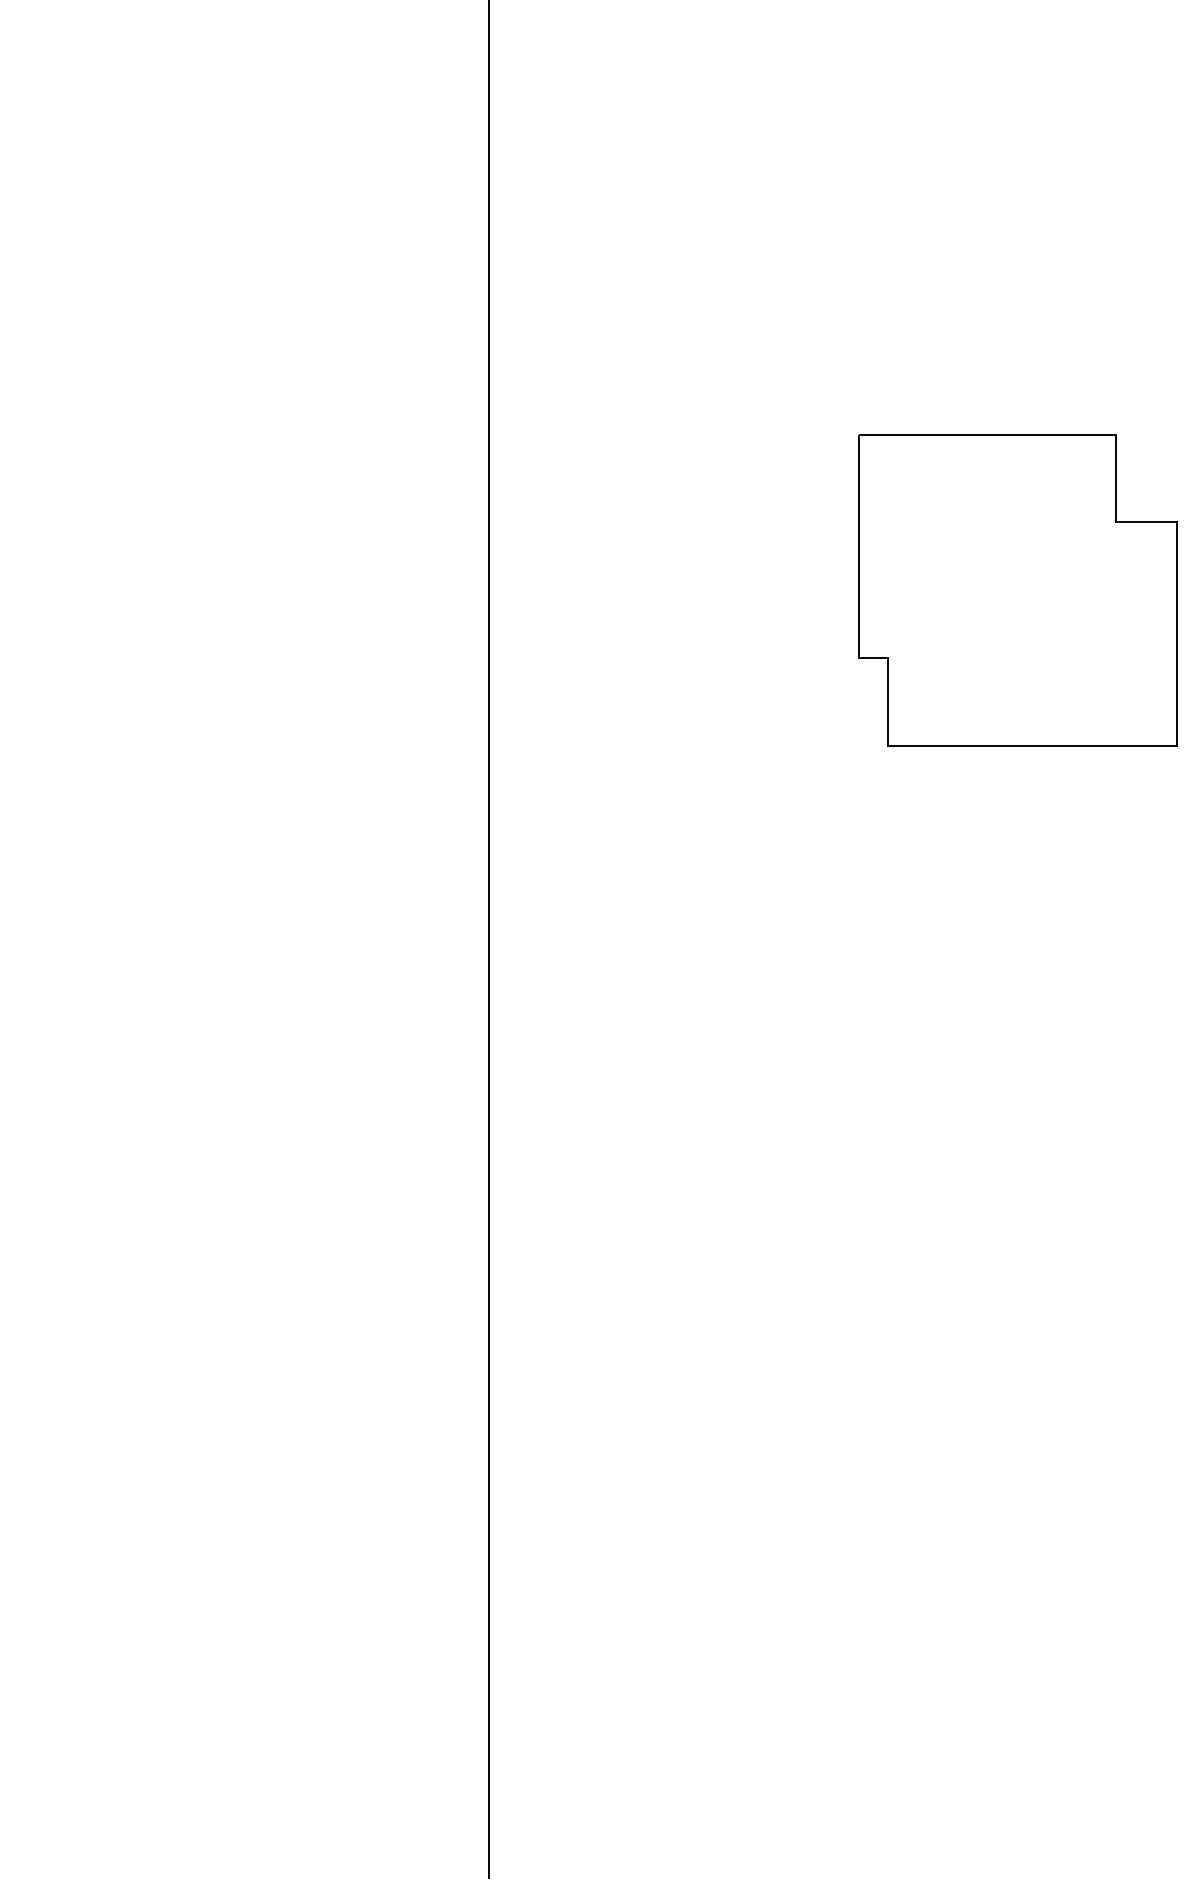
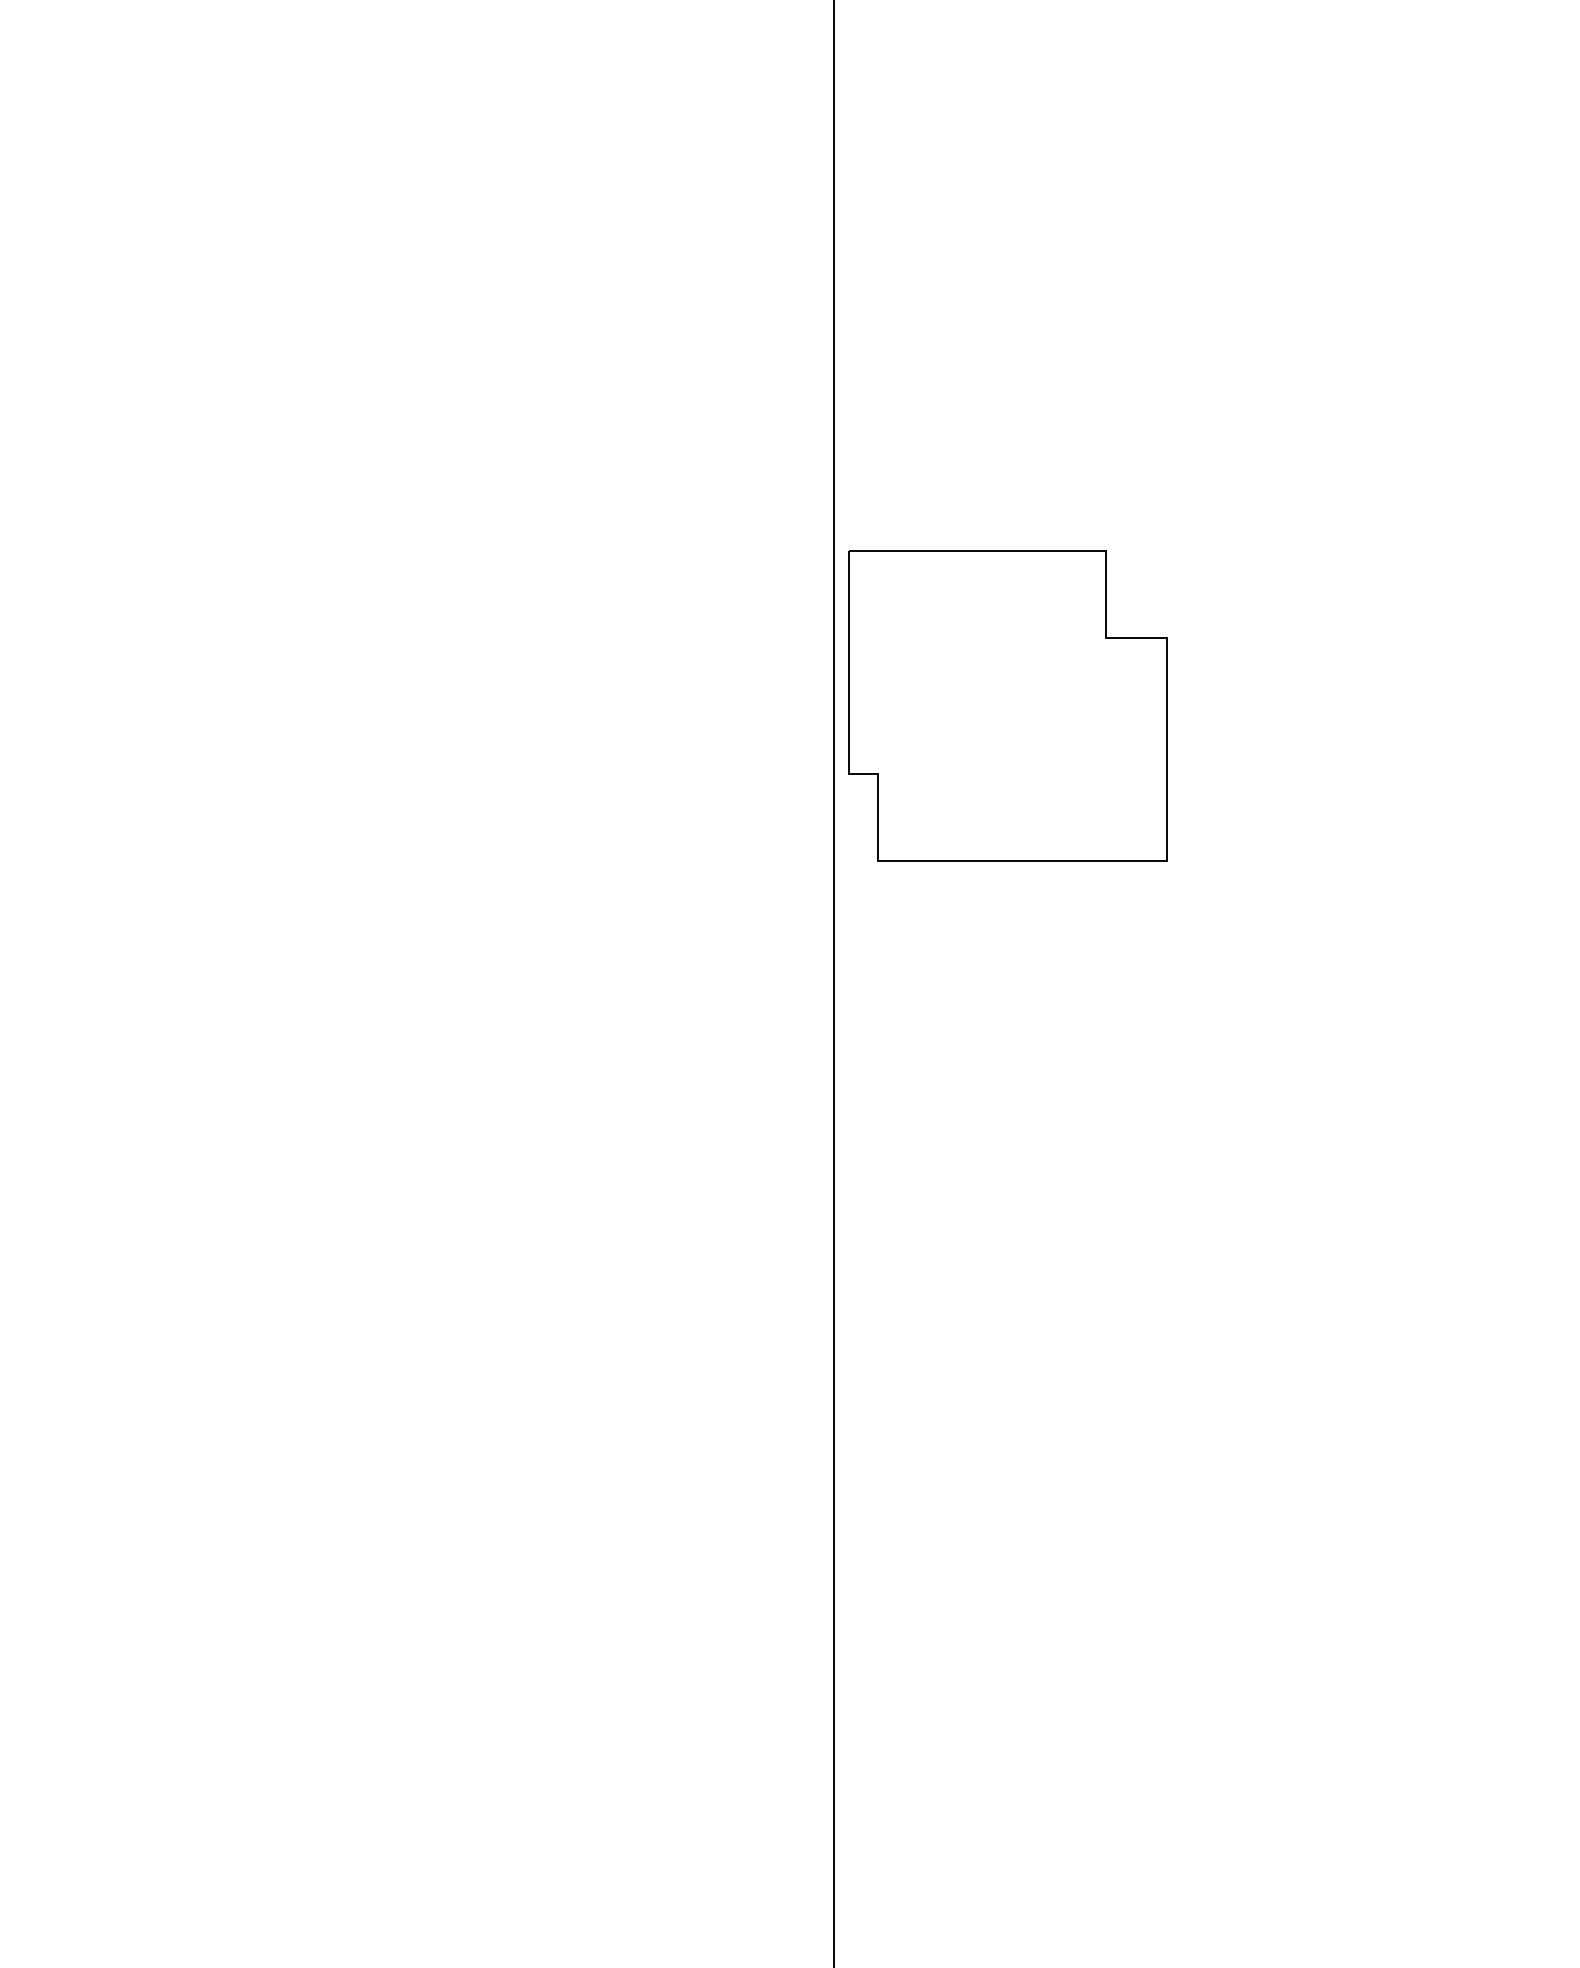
part: (1017, 589) -> (1007, 705), moved

